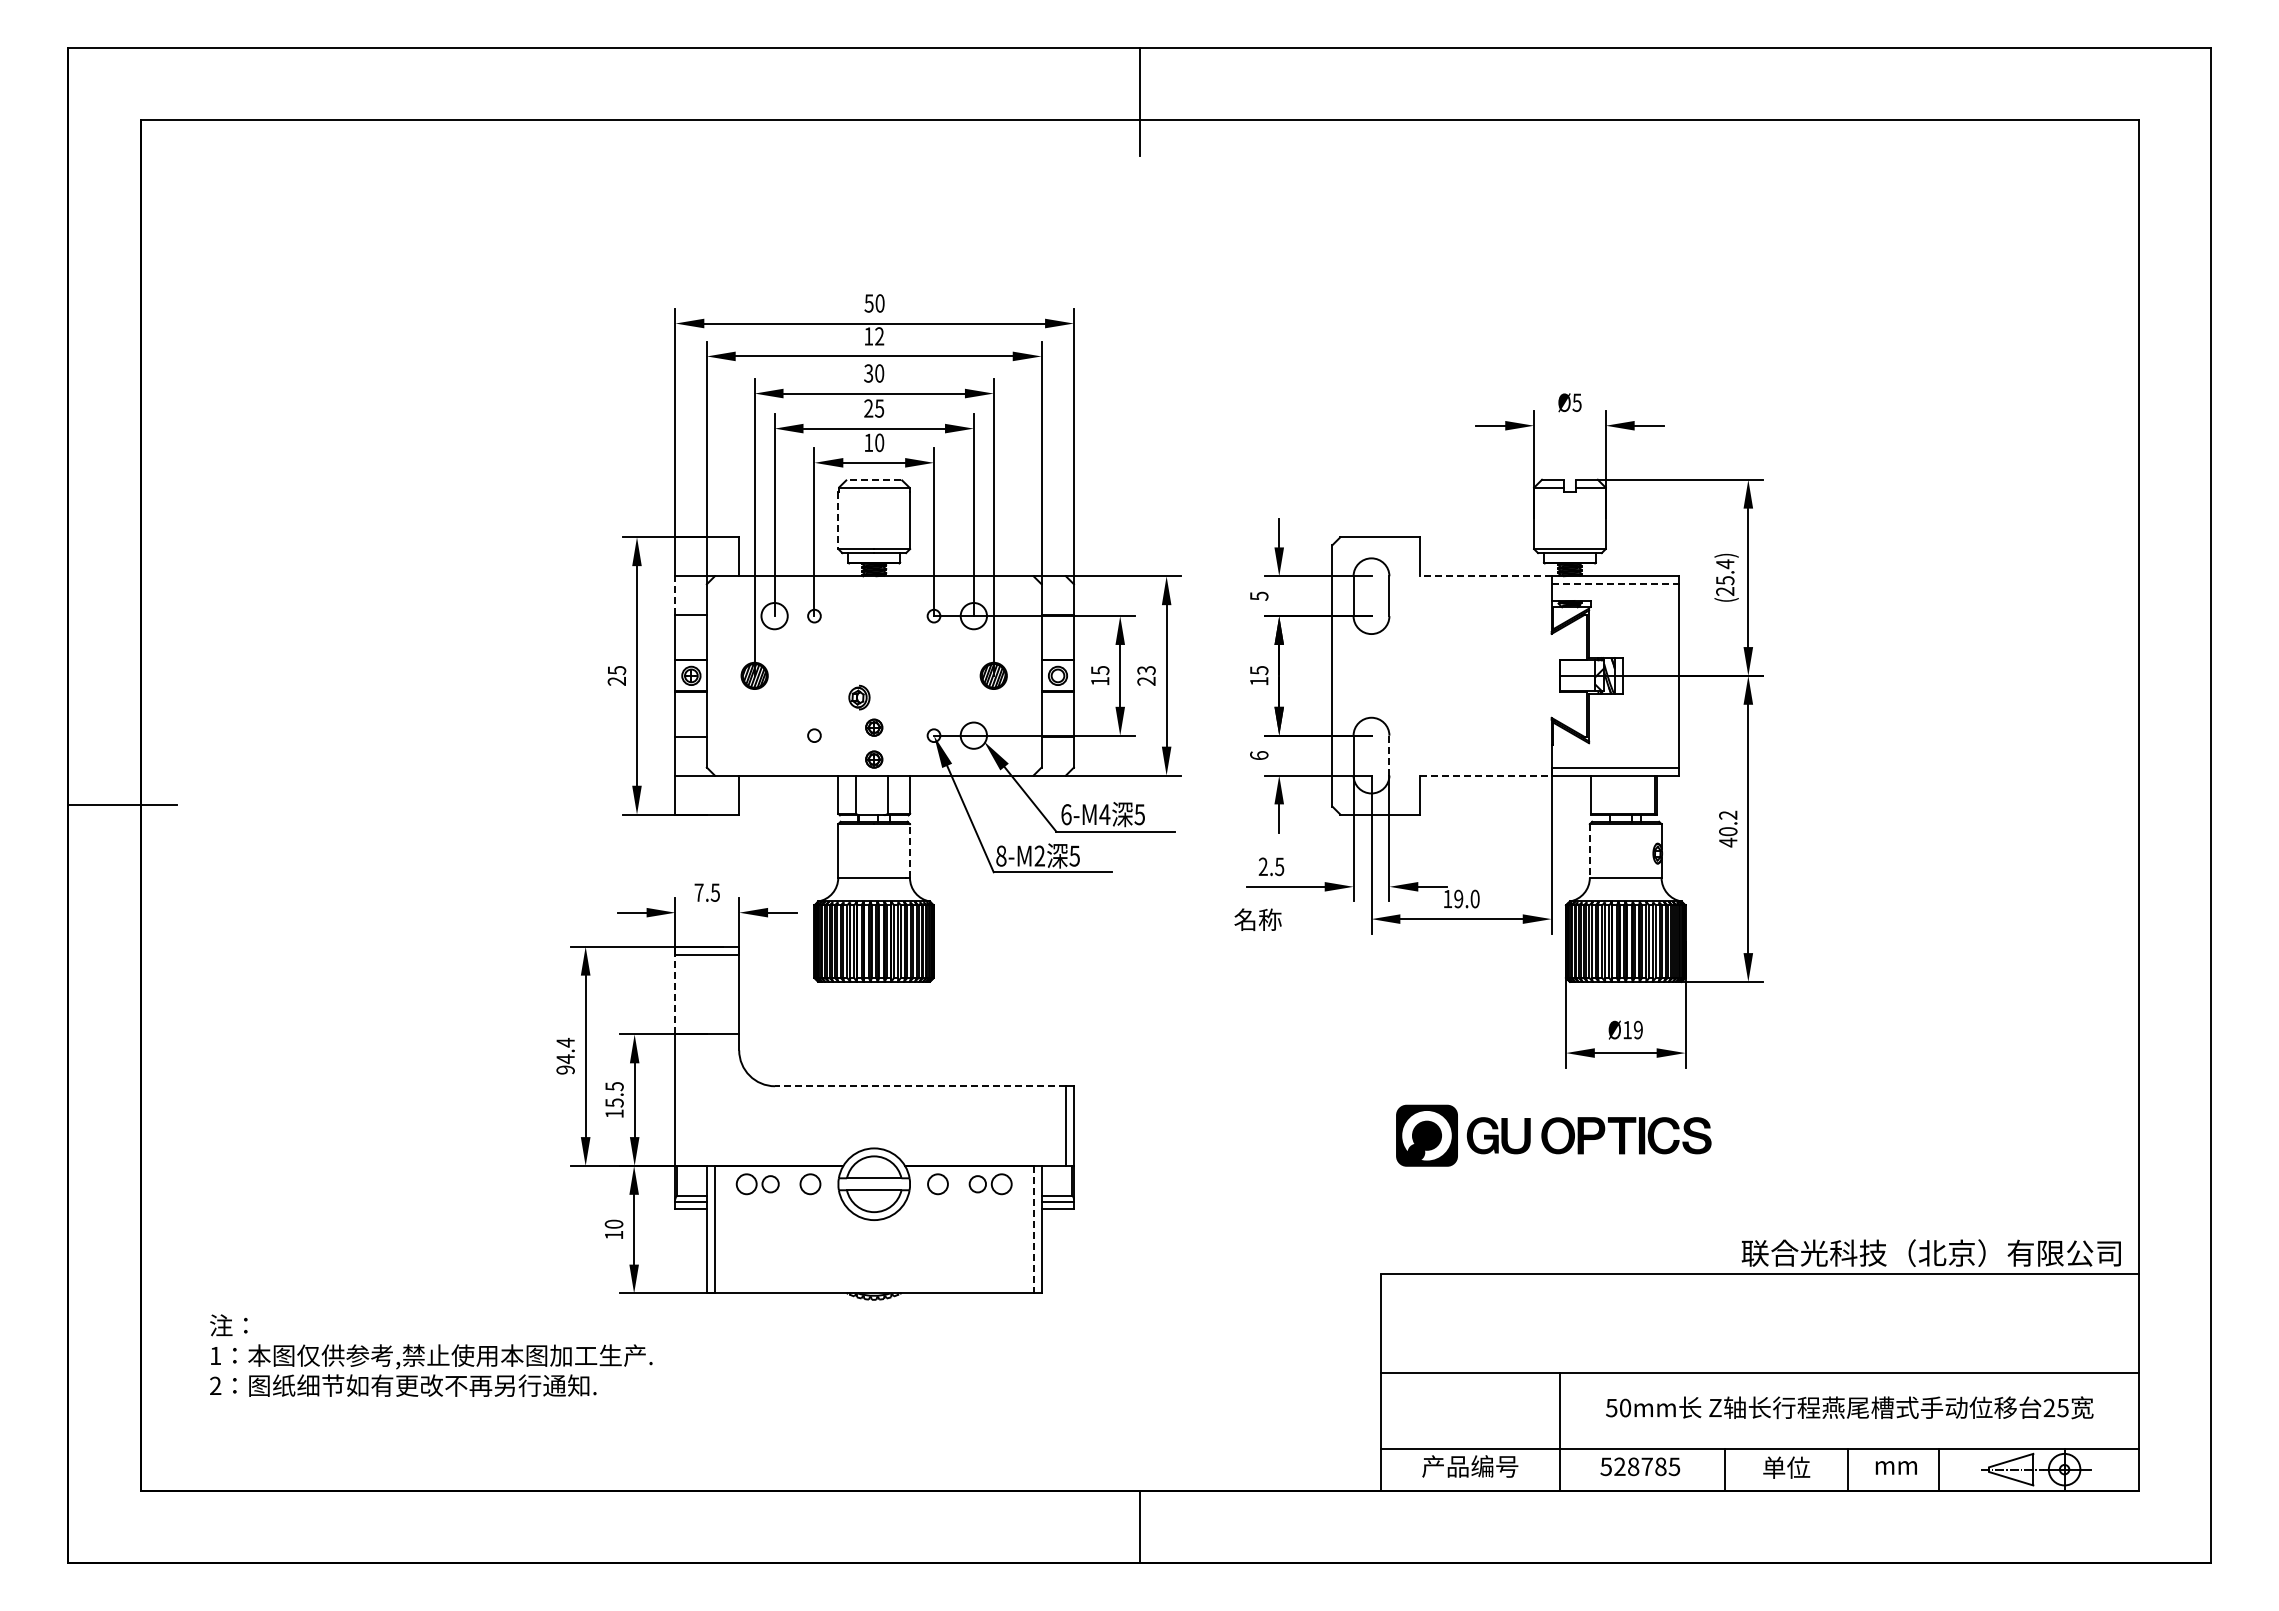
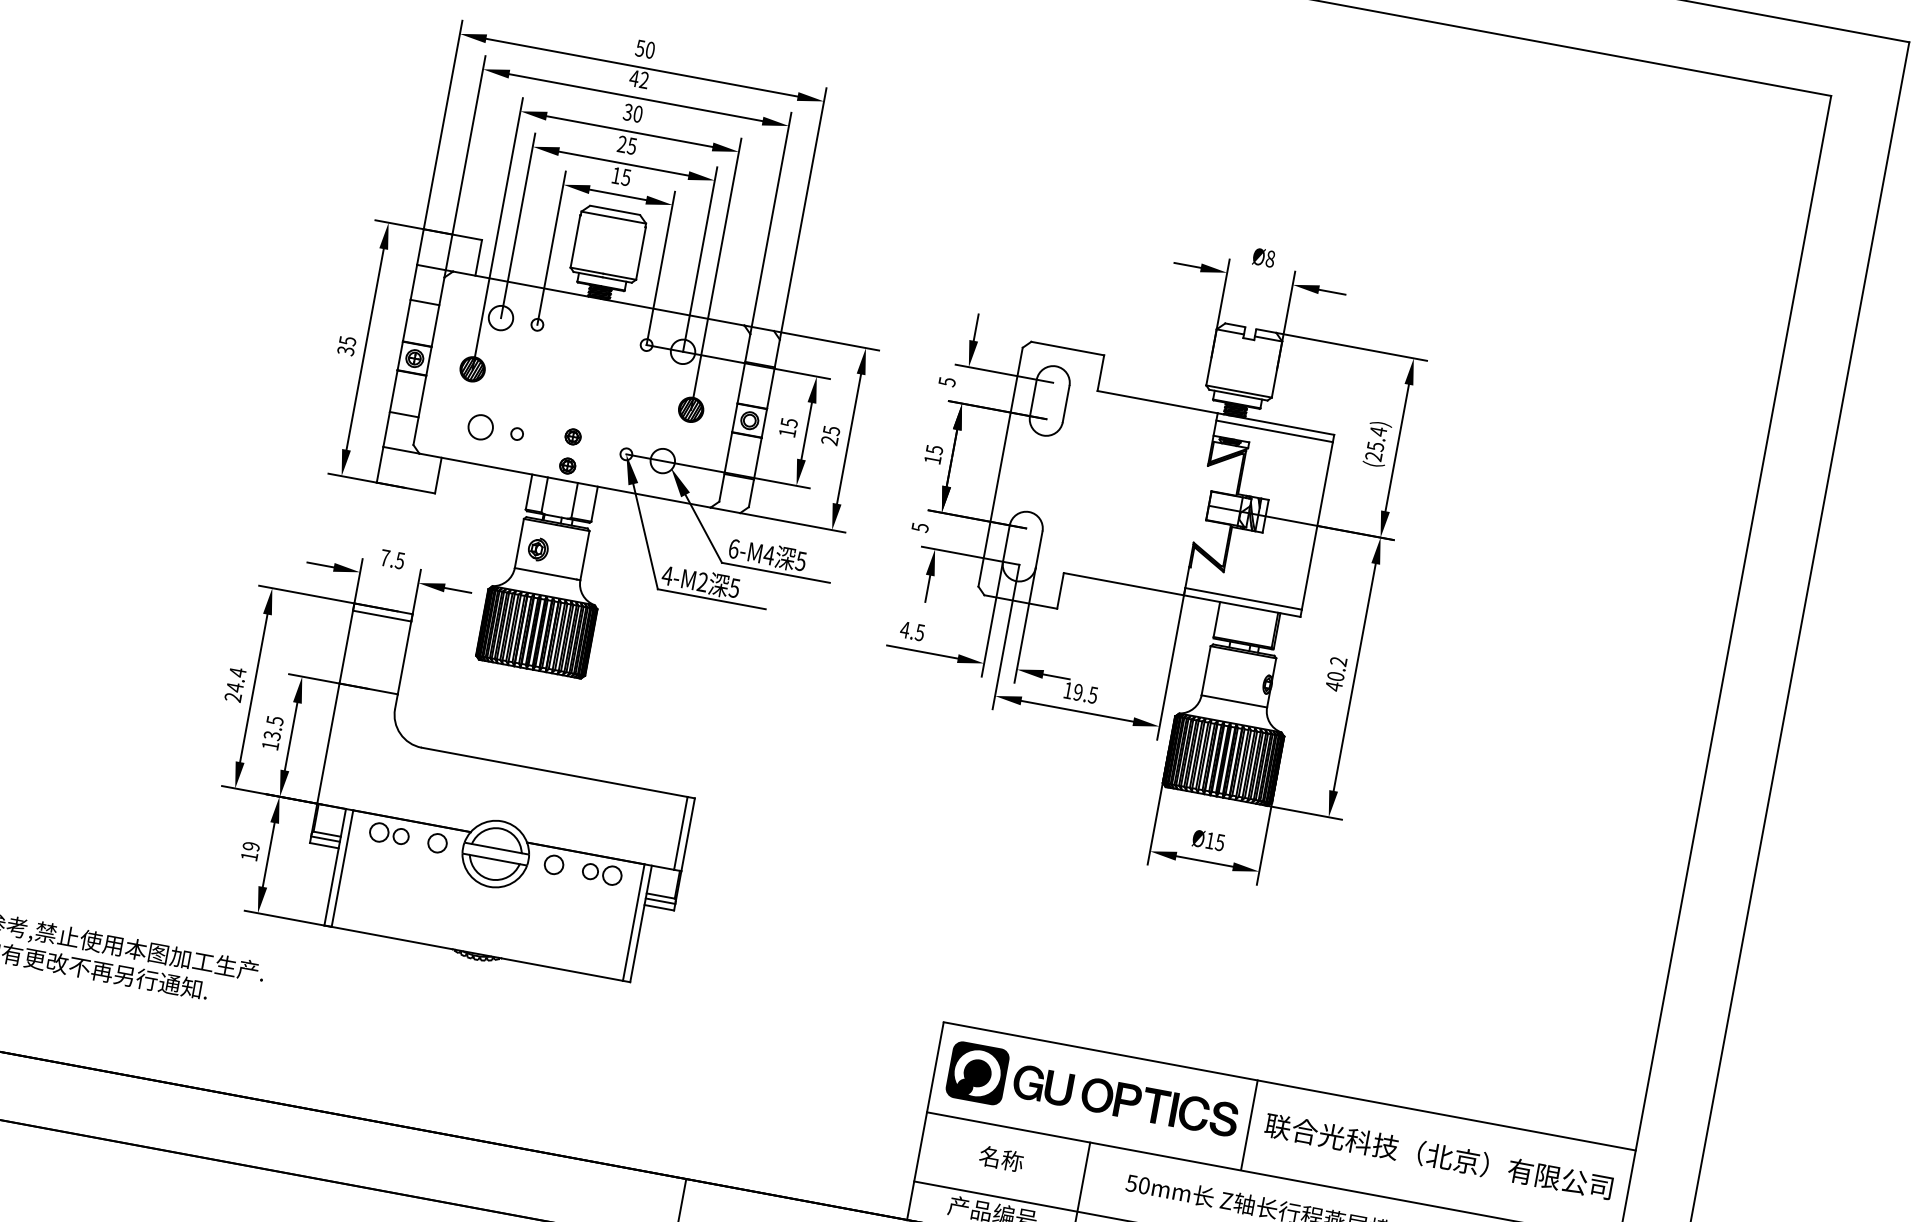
text: (868, 336) -> (634, 78), 12 -> 42
text: (1576, 402) -> (1269, 258), Ø5 -> Ø8
text: (879, 442) -> (626, 177), 10 -> 15
line: (873, 479) -> (614, 209), dashed -> solid
line: (838, 520) -> (575, 241), dashed -> solid
line: (1485, 576) -> (1157, 402), dashed -> solid
line: (1615, 584) -> (1274, 431), dashed -> solid
line: (675, 594) -> (414, 281), dashed -> solid
text: (1146, 670) -> (831, 430), 23 -> 25
text: (617, 680) -> (346, 350), 25 -> 35
part: (859, 697) -> (538, 549), moved
circle: (774, 735) -> (480, 427), added
text: (1259, 755) -> (920, 527), 6 -> 5
line: (1389, 755) -> (1039, 549), dashed -> solid
line: (1485, 775) -> (1123, 584), dashed -> solid
line: (909, 851) -> (584, 555), dashed -> solid
line: (1589, 851) -> (1205, 671), dashed -> solid
text: (1000, 855) -> (666, 575), 8-M2 -> 4-M2
text: (1263, 866) -> (905, 629), 2.5 -> 4.5
text: (1474, 898) -> (1092, 694), 19.0 -> 19.5
text: (1257, 919) -> (1001, 1158), moved
line: (675, 994) -> (346, 647), dashed -> solid
text: (1637, 1029) -> (1219, 841), Ø19 -> Ø15
text: (565, 1069) -> (233, 696), 94.4 -> 24.4
line: (920, 1086) -> (554, 772), dashed -> solid
text: (614, 1102) -> (272, 735), 15.5 -> 13.5
part: (1553, 1135) -> (1093, 1094), moved
text: (614, 1223) -> (251, 845), 10 -> 19
line: (1033, 1229) -> (633, 922), dashed -> solid
text: (1930, 1252) -> (1438, 1155), moved
line: (1724, 1323) -> (1249, 1125), added

